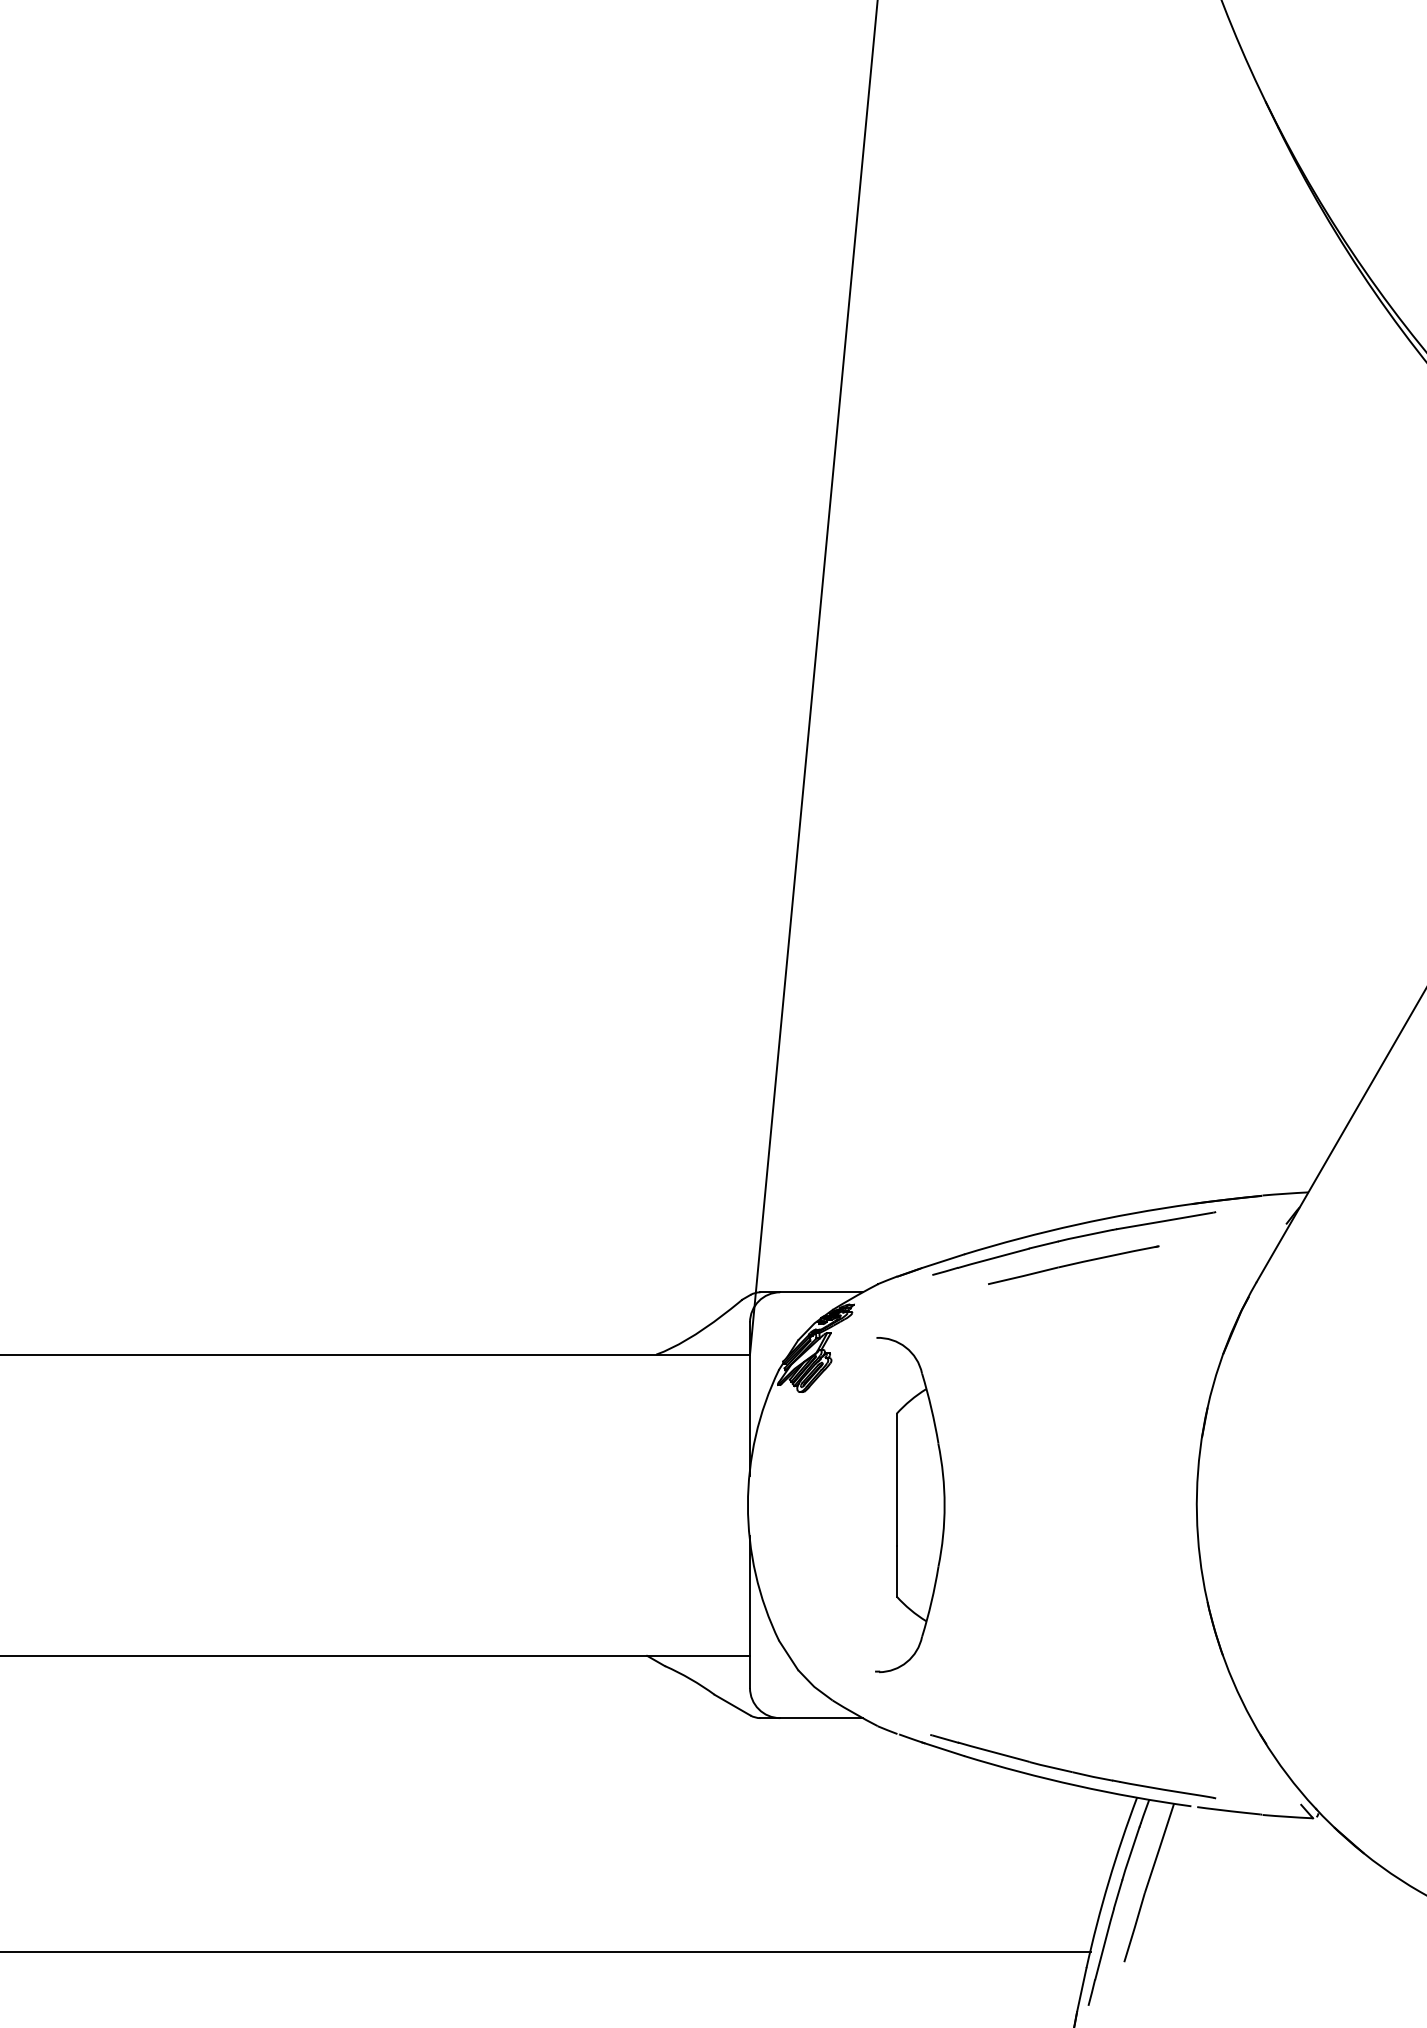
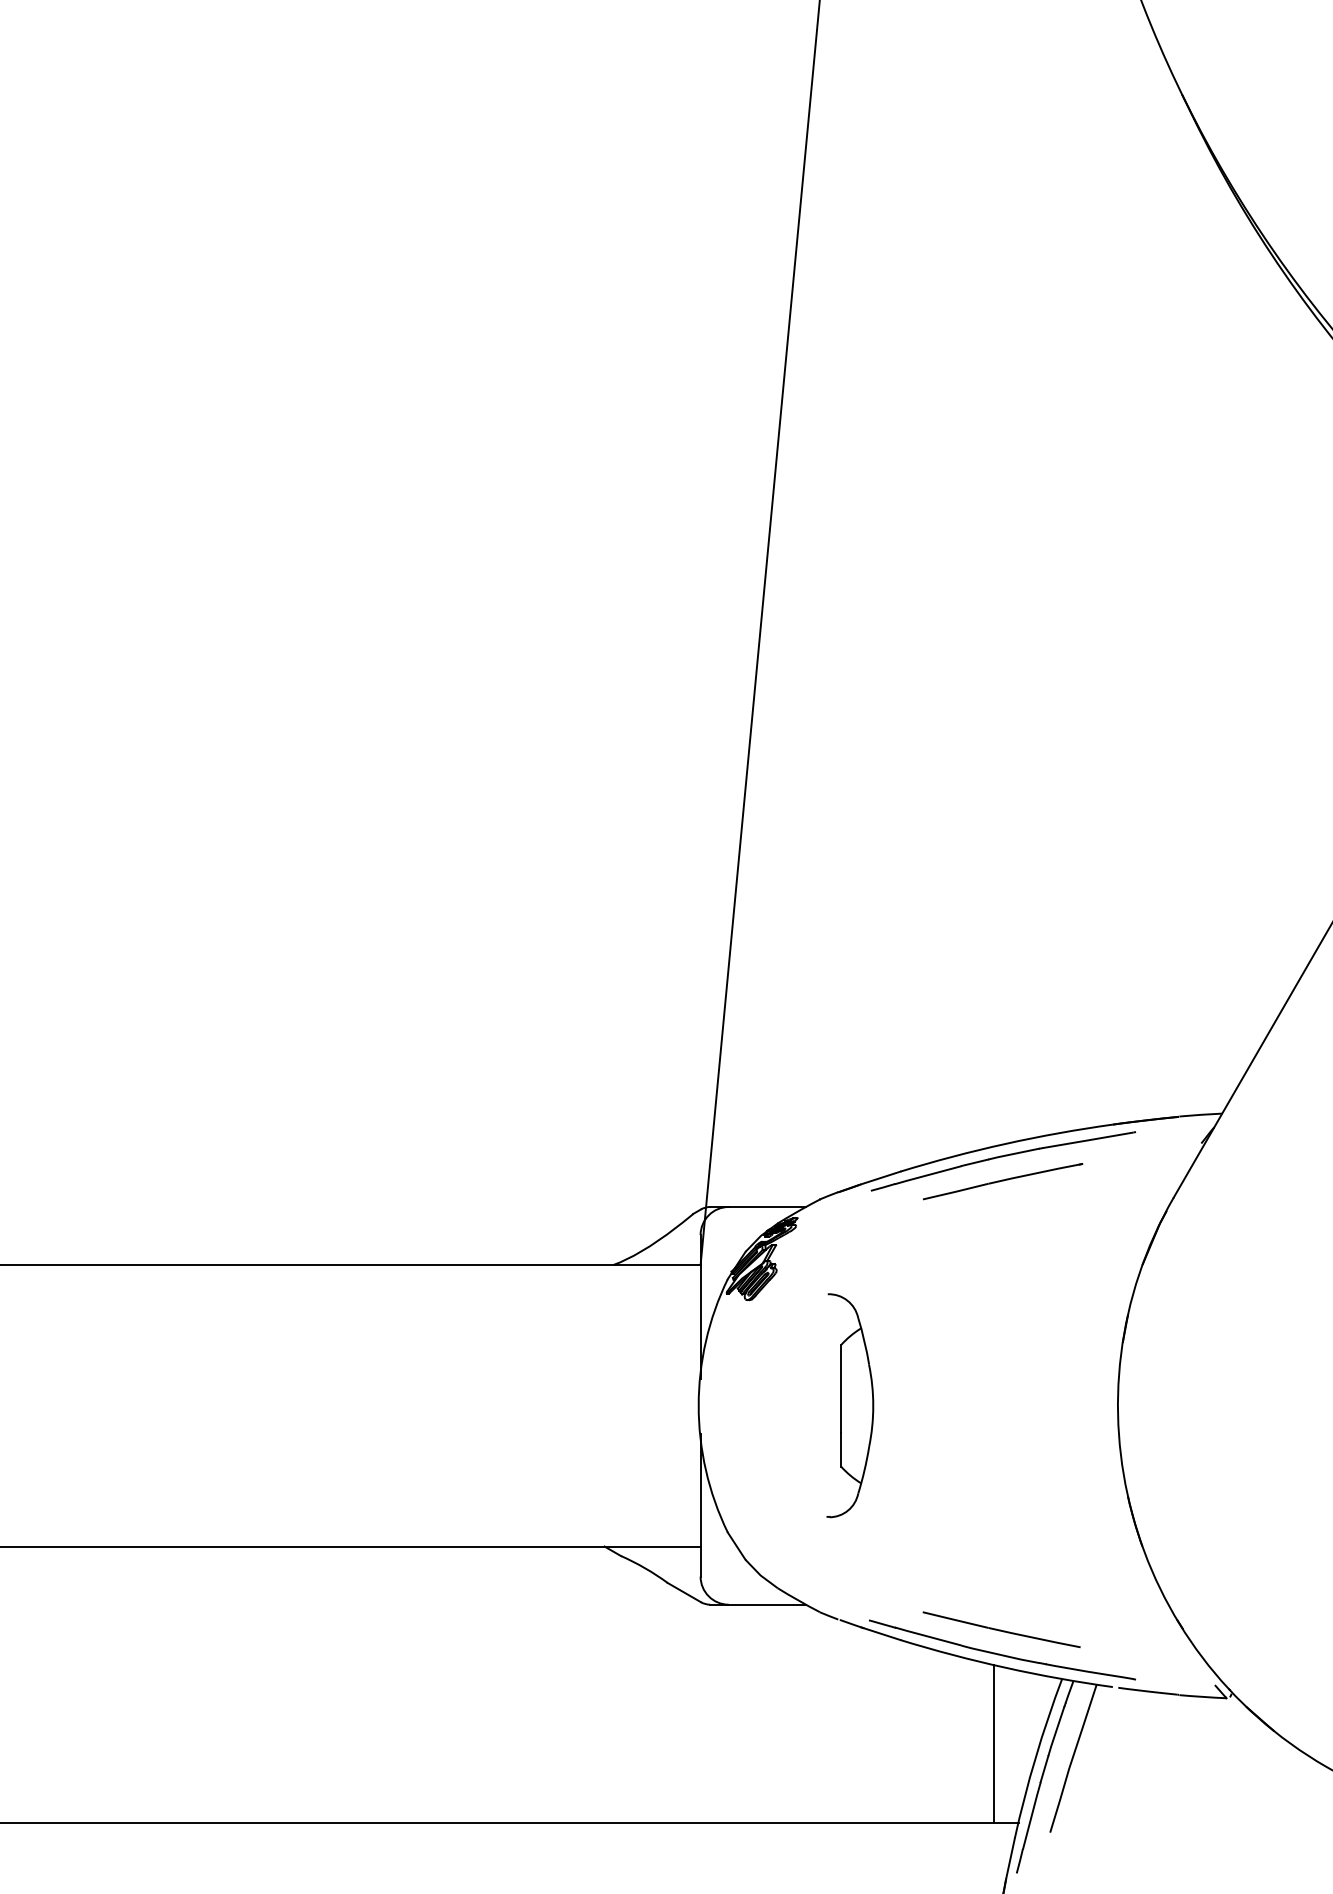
part: (910, 1504) -> (850, 1405), size x0.71
part: (1072, 1744) -> (1001, 1629), added
line: (1064, 1866) -> (994, 1743), added

